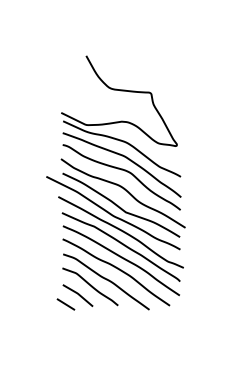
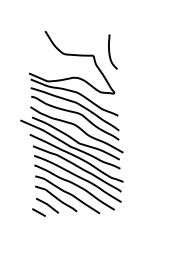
curve: (173, 88) -> (109, 51), added

